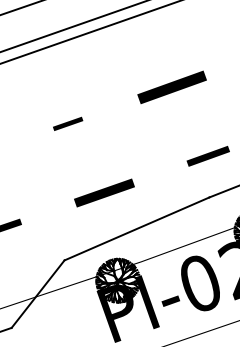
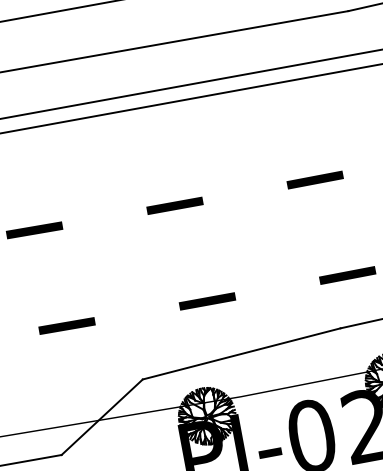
part: (171, 87) -> (314, 179), size x0.62
part: (67, 123) -> (174, 205), size x1.43
part: (104, 193) -> (207, 301), size x0.71

